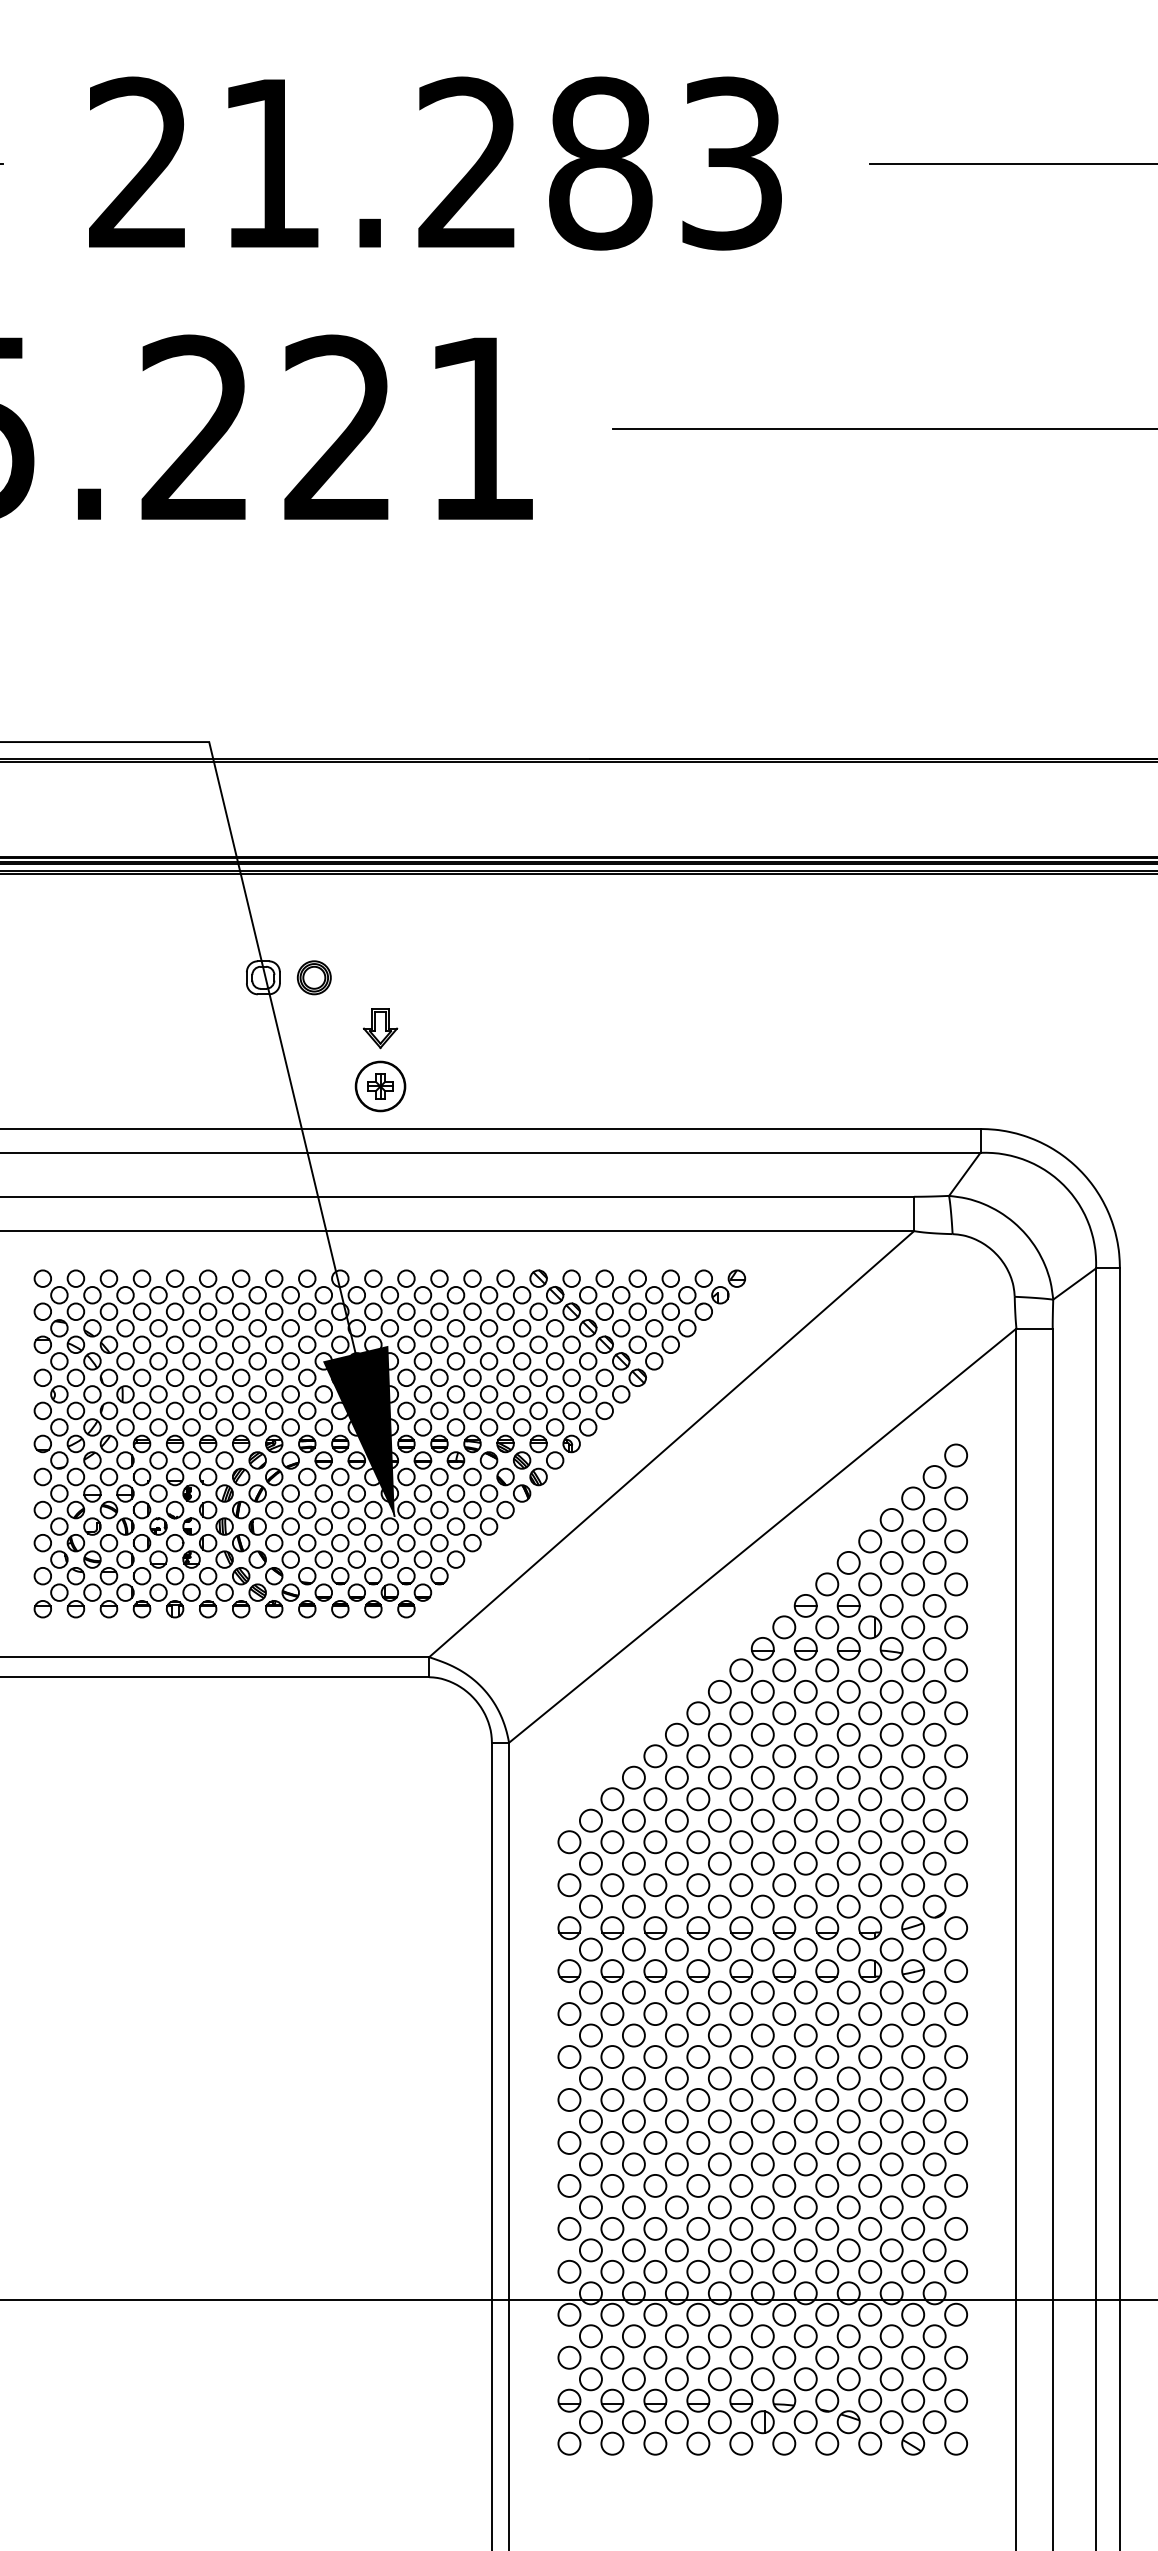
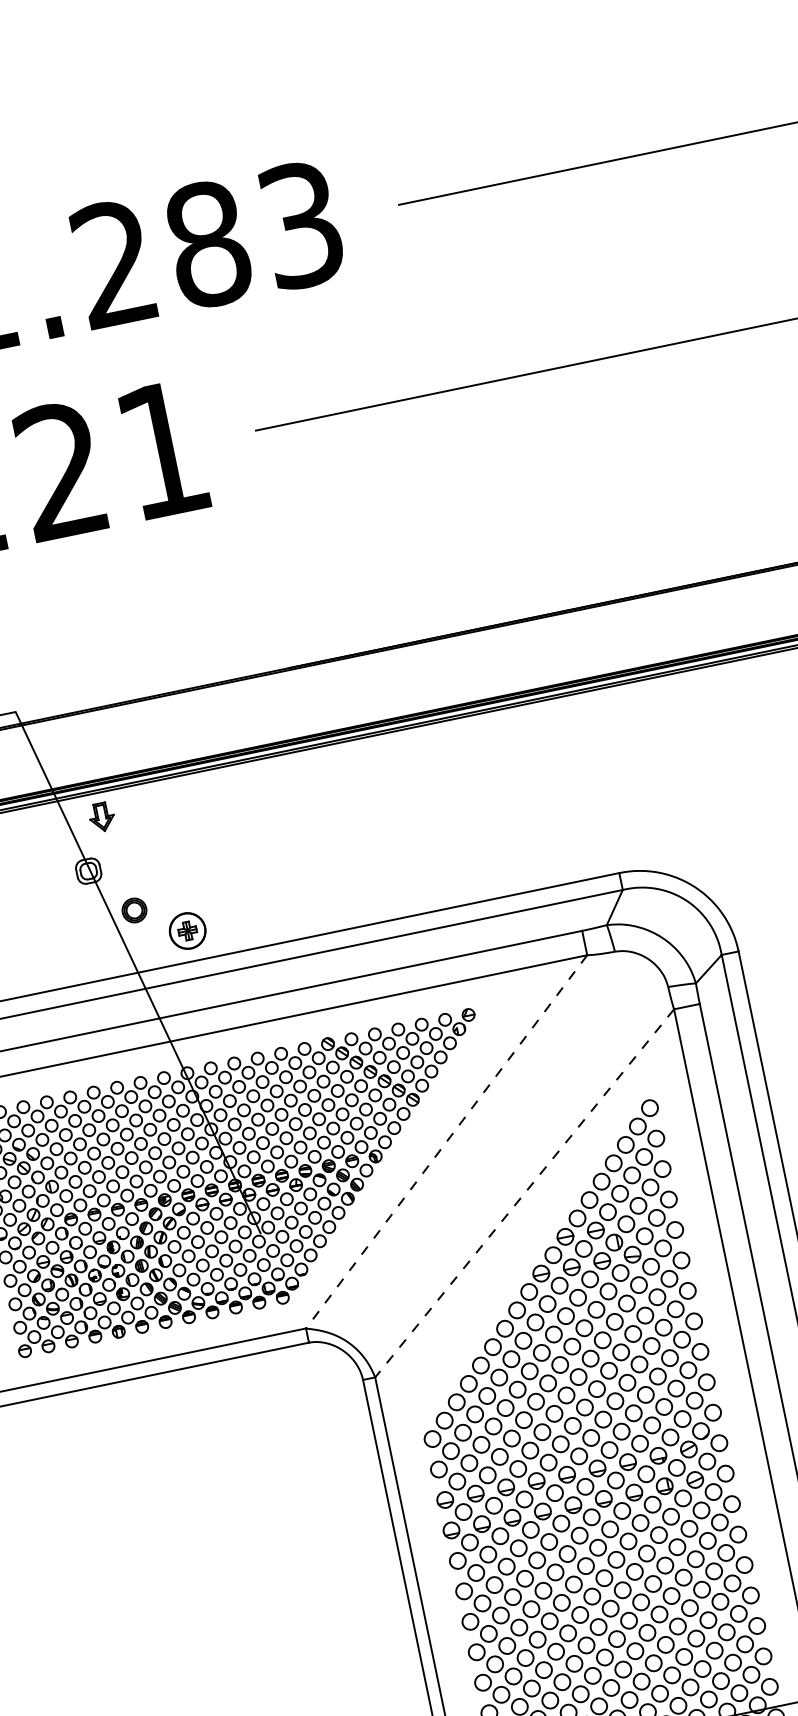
part: (313, 977) -> (133, 910), moved
part: (380, 1028) -> (102, 817), moved
fill: (358, 1430) -> (222, 1178), removed
line: (671, 1444) -> (446, 1142), solid -> dashed
line: (762, 1535) -> (524, 1193), solid -> dashed

